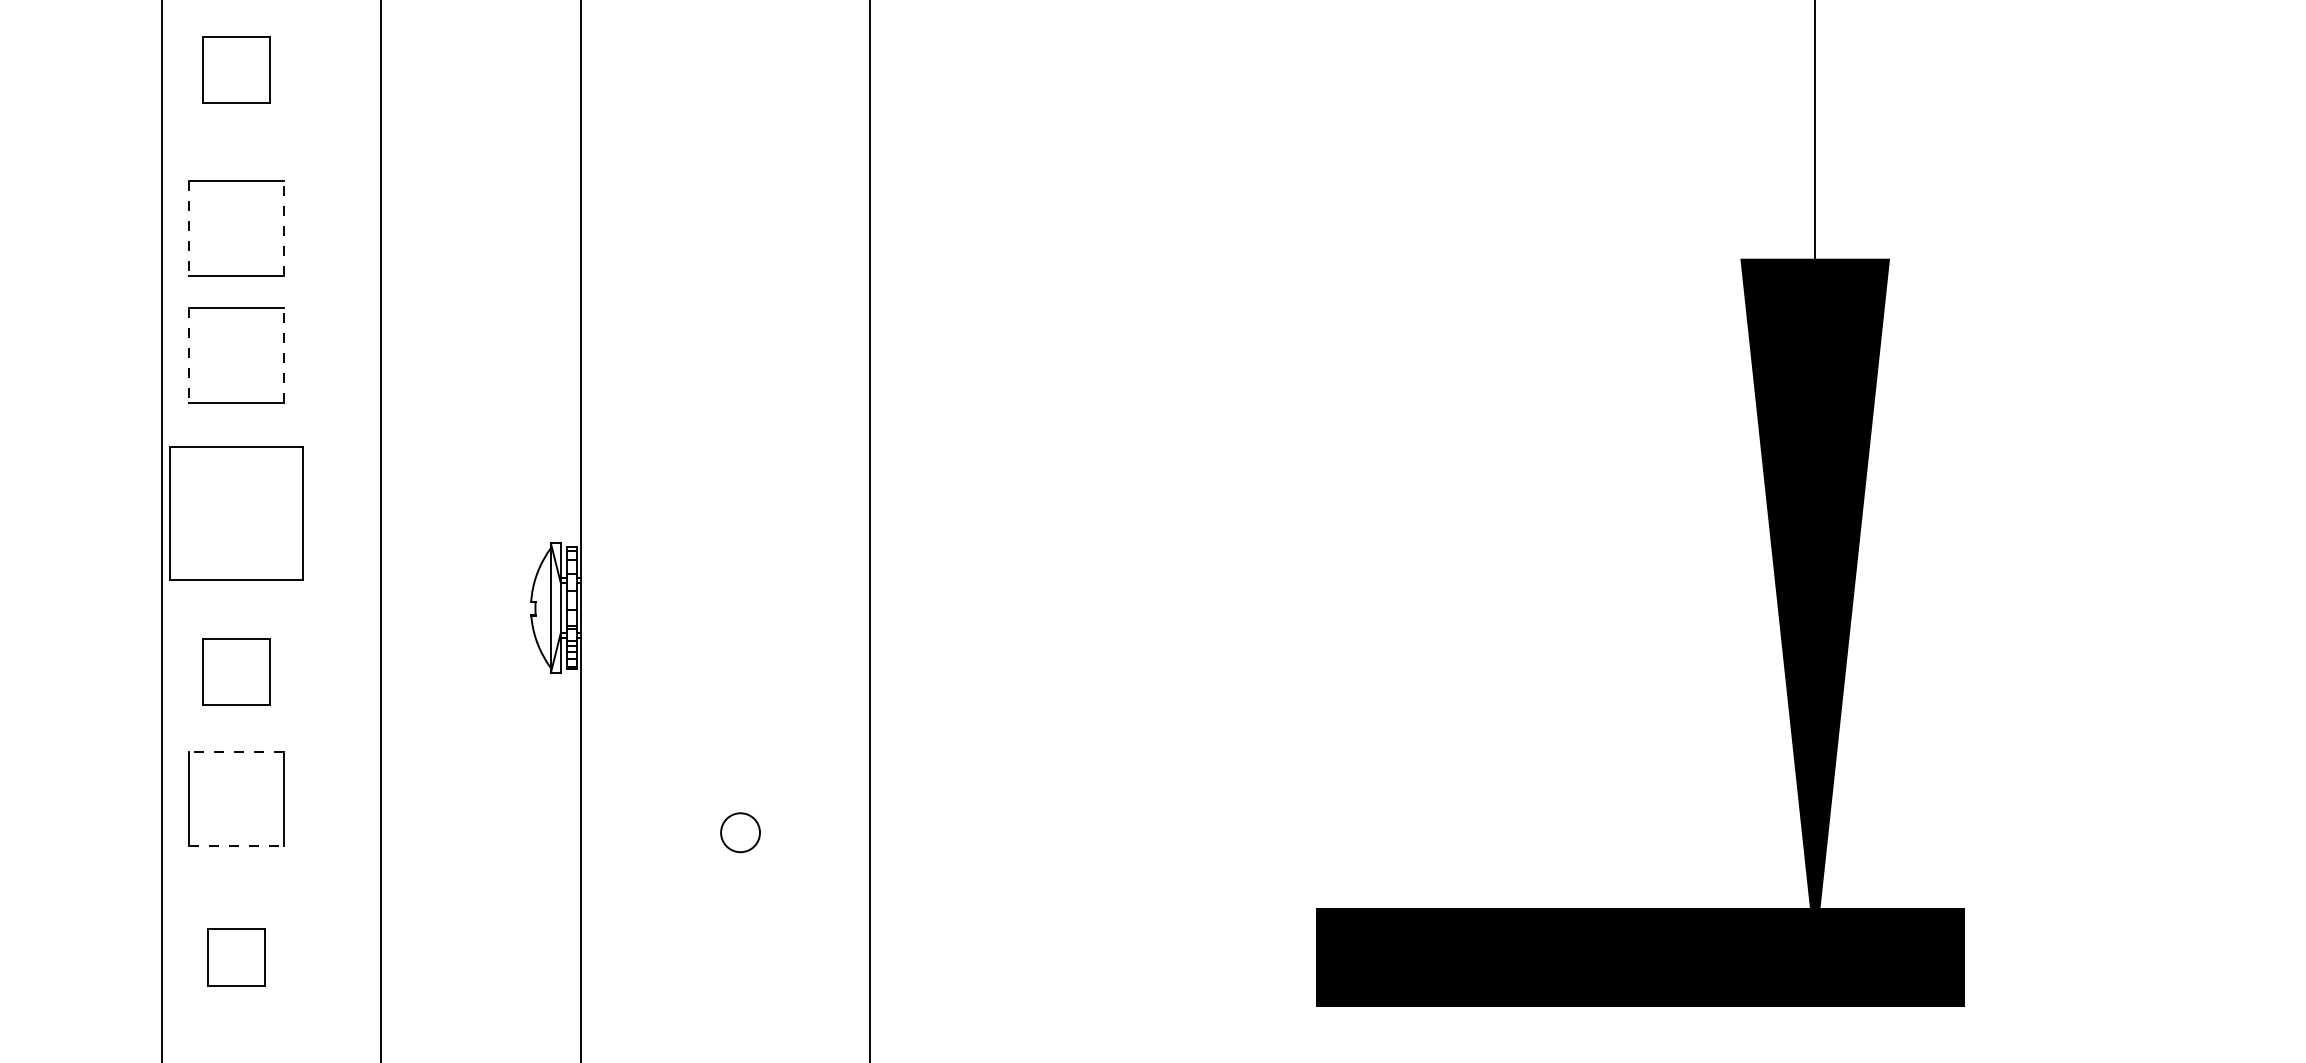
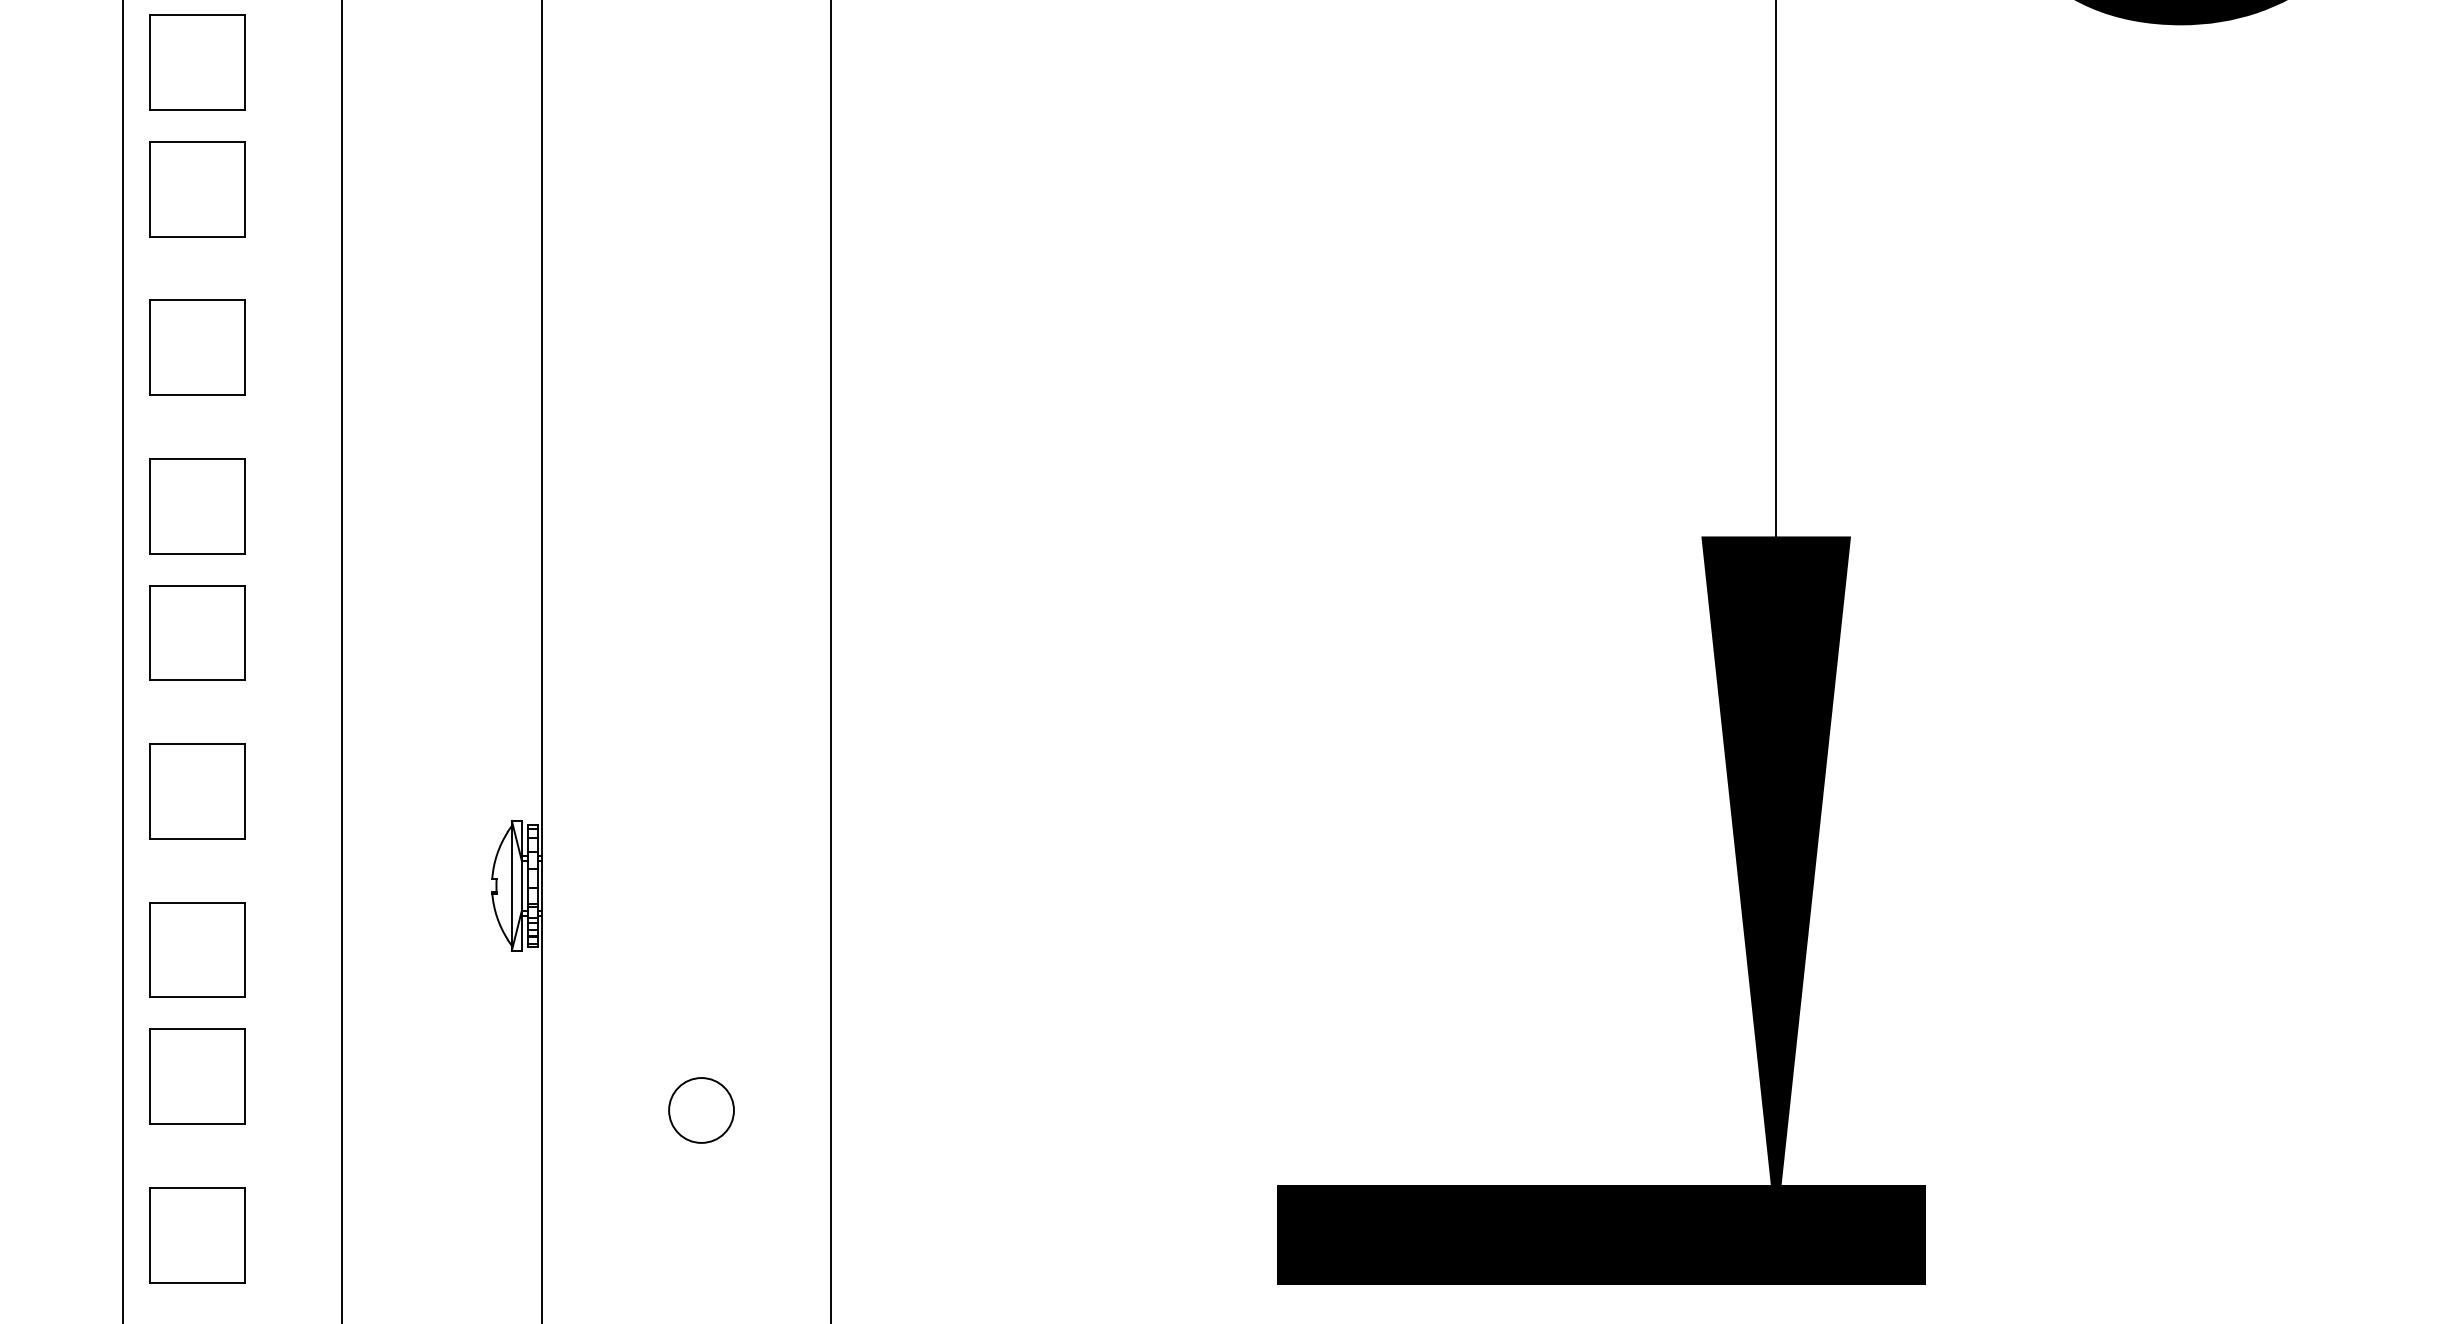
part: (236, 69) -> (197, 347), size x1.43
line: (283, 227) -> (244, 505), dashed -> solid
line: (188, 228) -> (149, 506), dashed -> solid
line: (283, 354) -> (244, 632), dashed -> solid
line: (188, 355) -> (149, 633), dashed -> solid
part: (236, 513) -> (197, 791), size x0.71
part: (236, 671) -> (197, 949), size x1.43
line: (235, 751) -> (196, 1029), dashed -> solid
circle: (740, 832) -> (701, 1110), size x1.67
line: (236, 846) -> (197, 1124), dashed -> solid
part: (236, 957) -> (197, 1235), size x1.67

